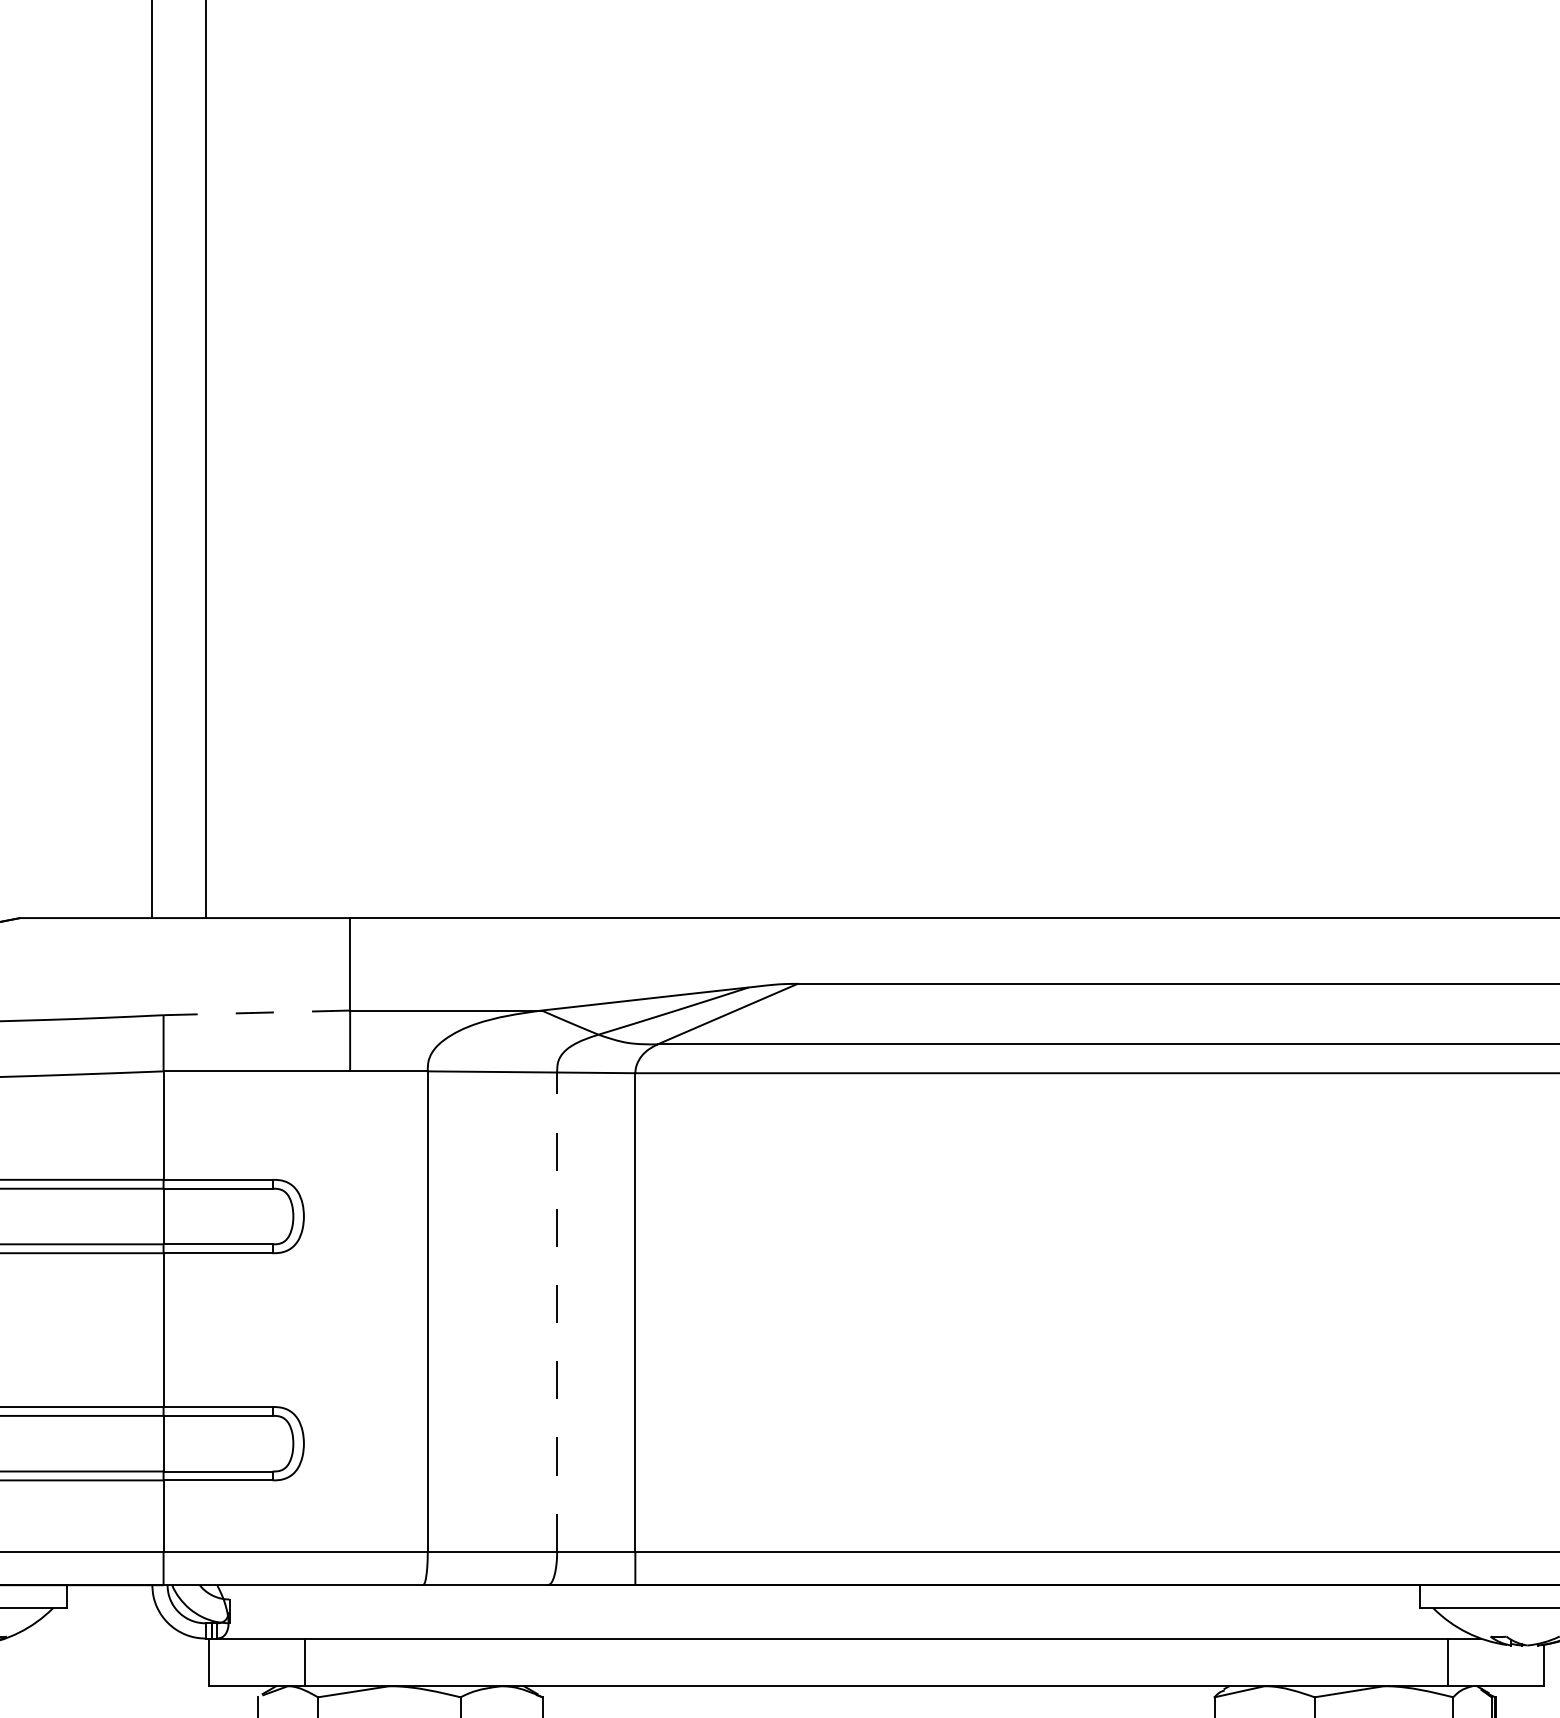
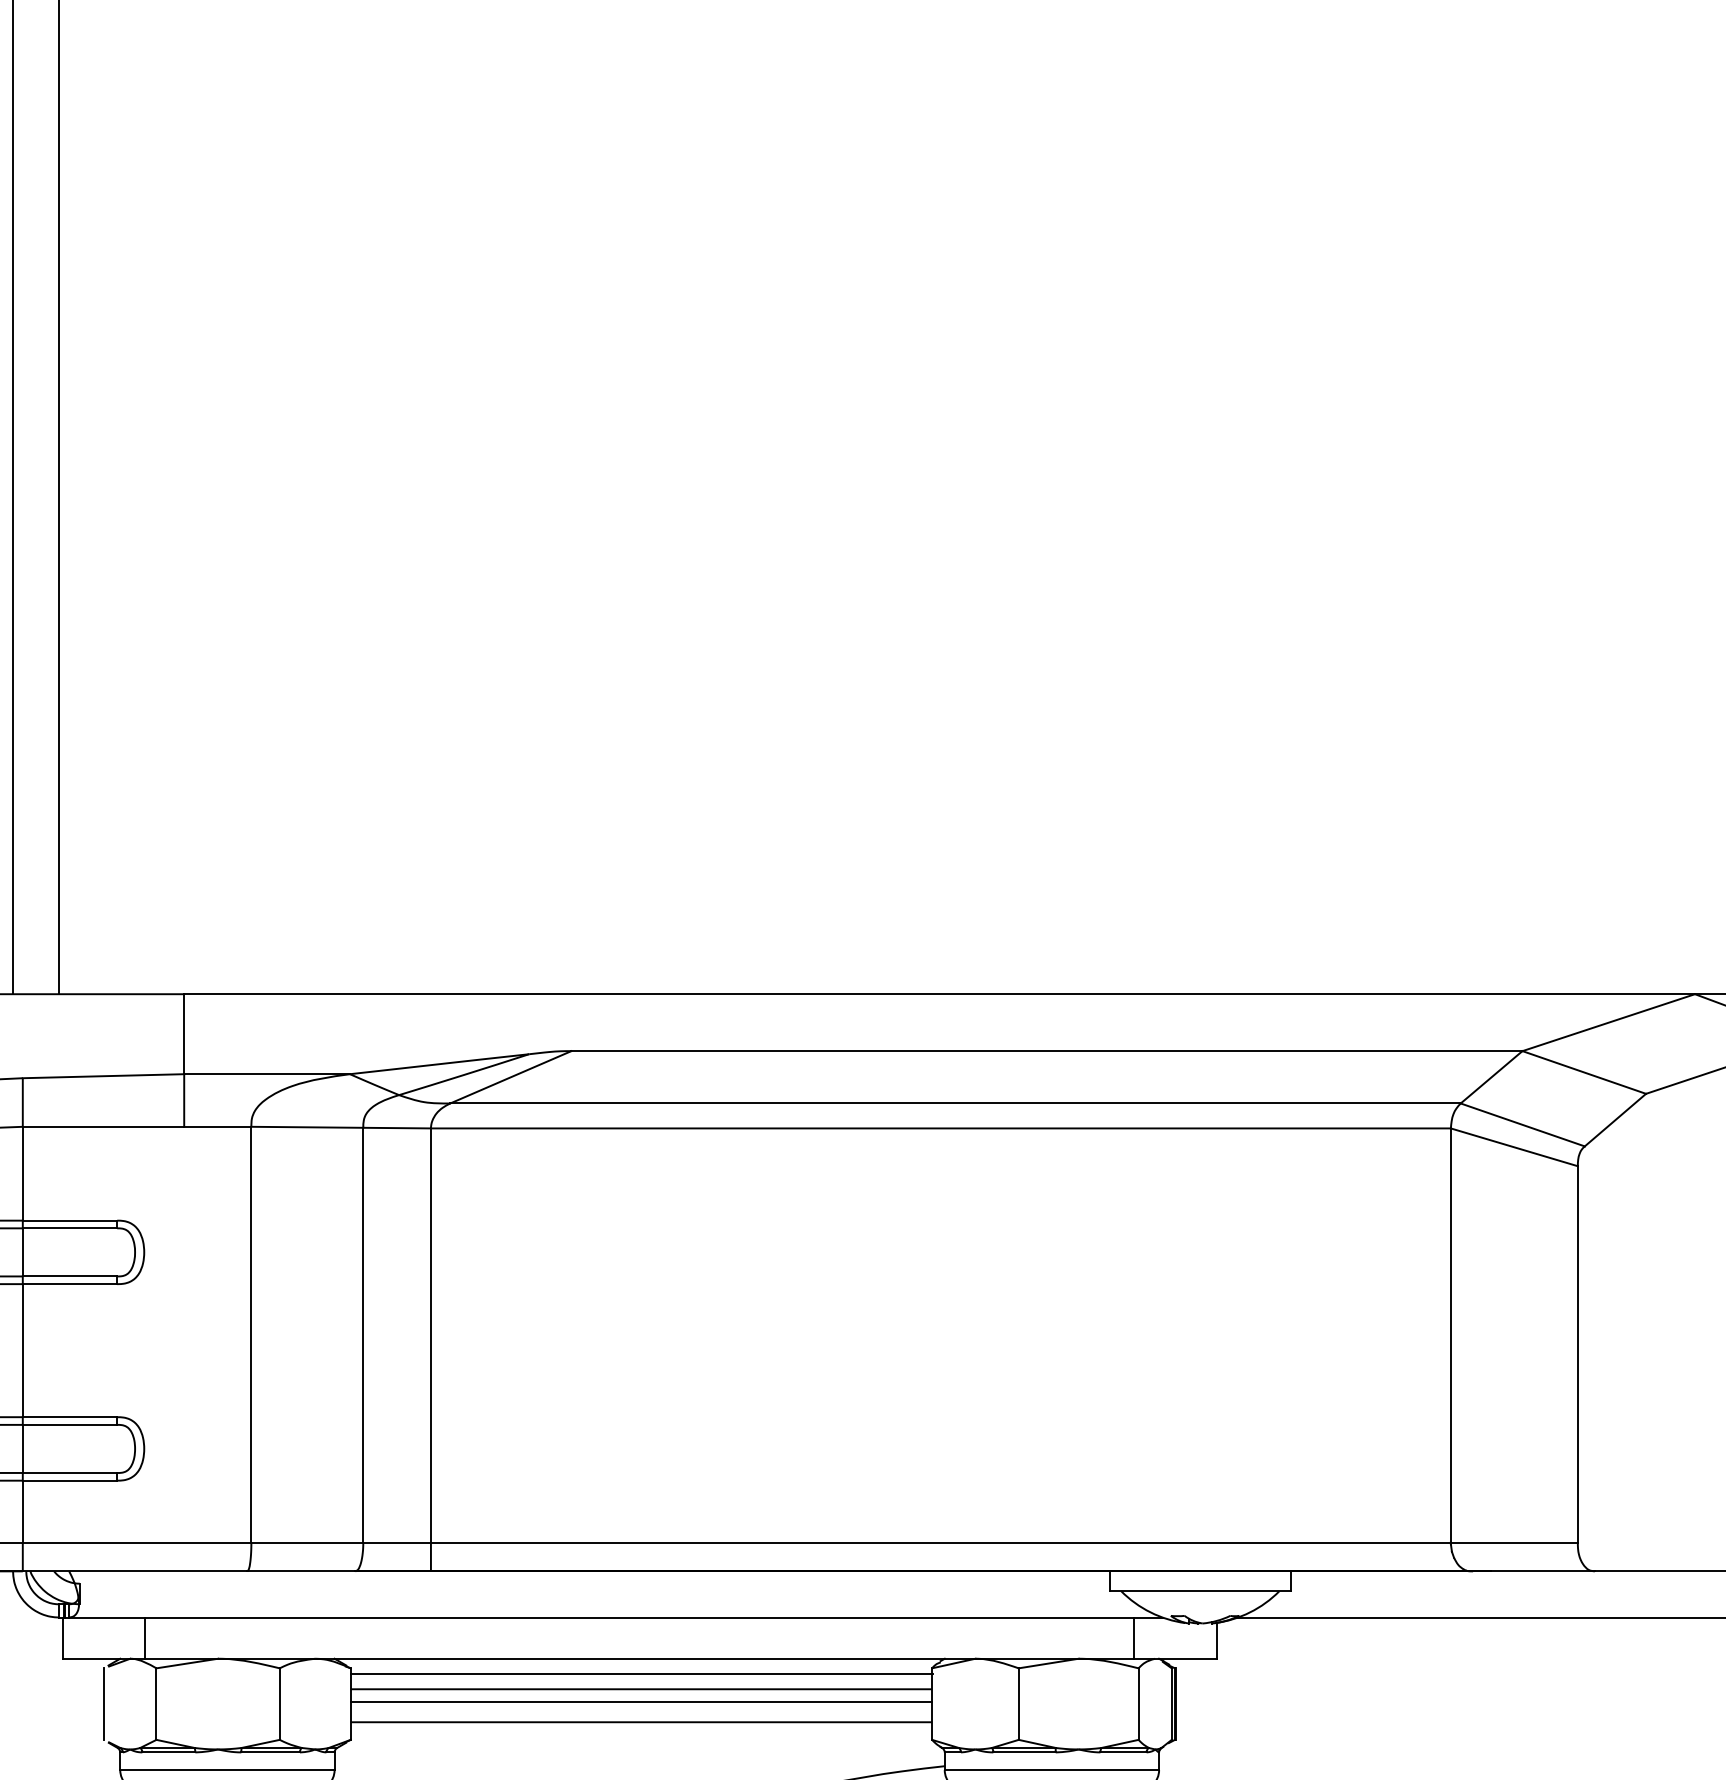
line: (256, 1013) -> (103, 1076), dashed -> solid
line: (557, 1311) -> (363, 1334), dashed -> solid
line: (878, 1703) -> (641, 1673), added

